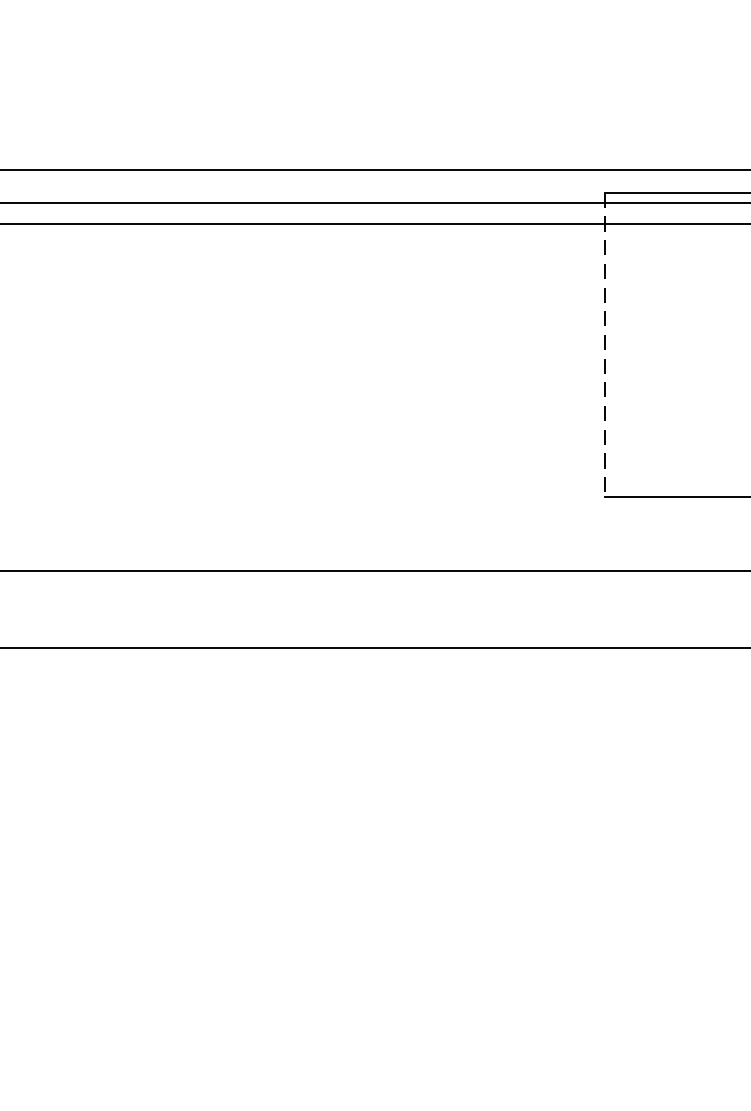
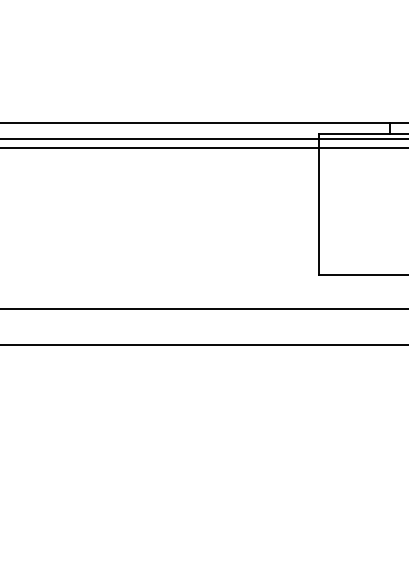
line: (604, 345) -> (318, 204), dashed -> solid

